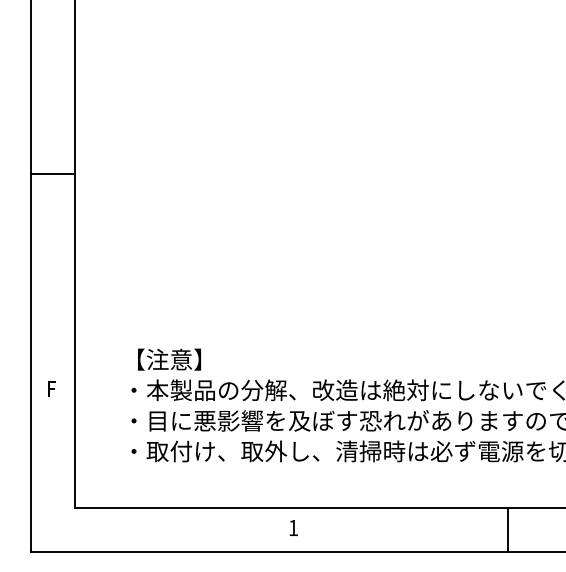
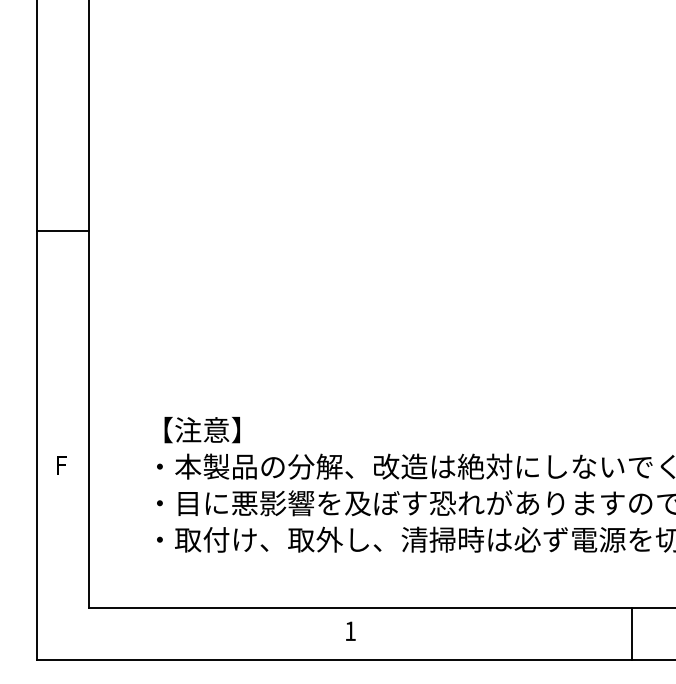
line: (53, 174) -> (63, 230), moved
line: (508, 529) -> (632, 633), moved

